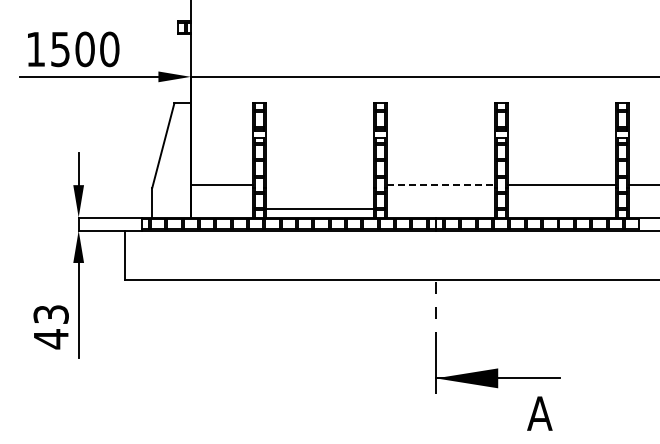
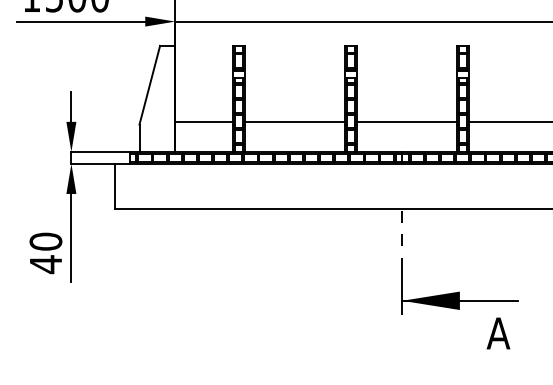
line: (440, 184) -> (406, 121), dashed -> solid
line: (319, 208) -> (294, 121), moved
text: (50, 314) -> (45, 241), 43 -> 40

